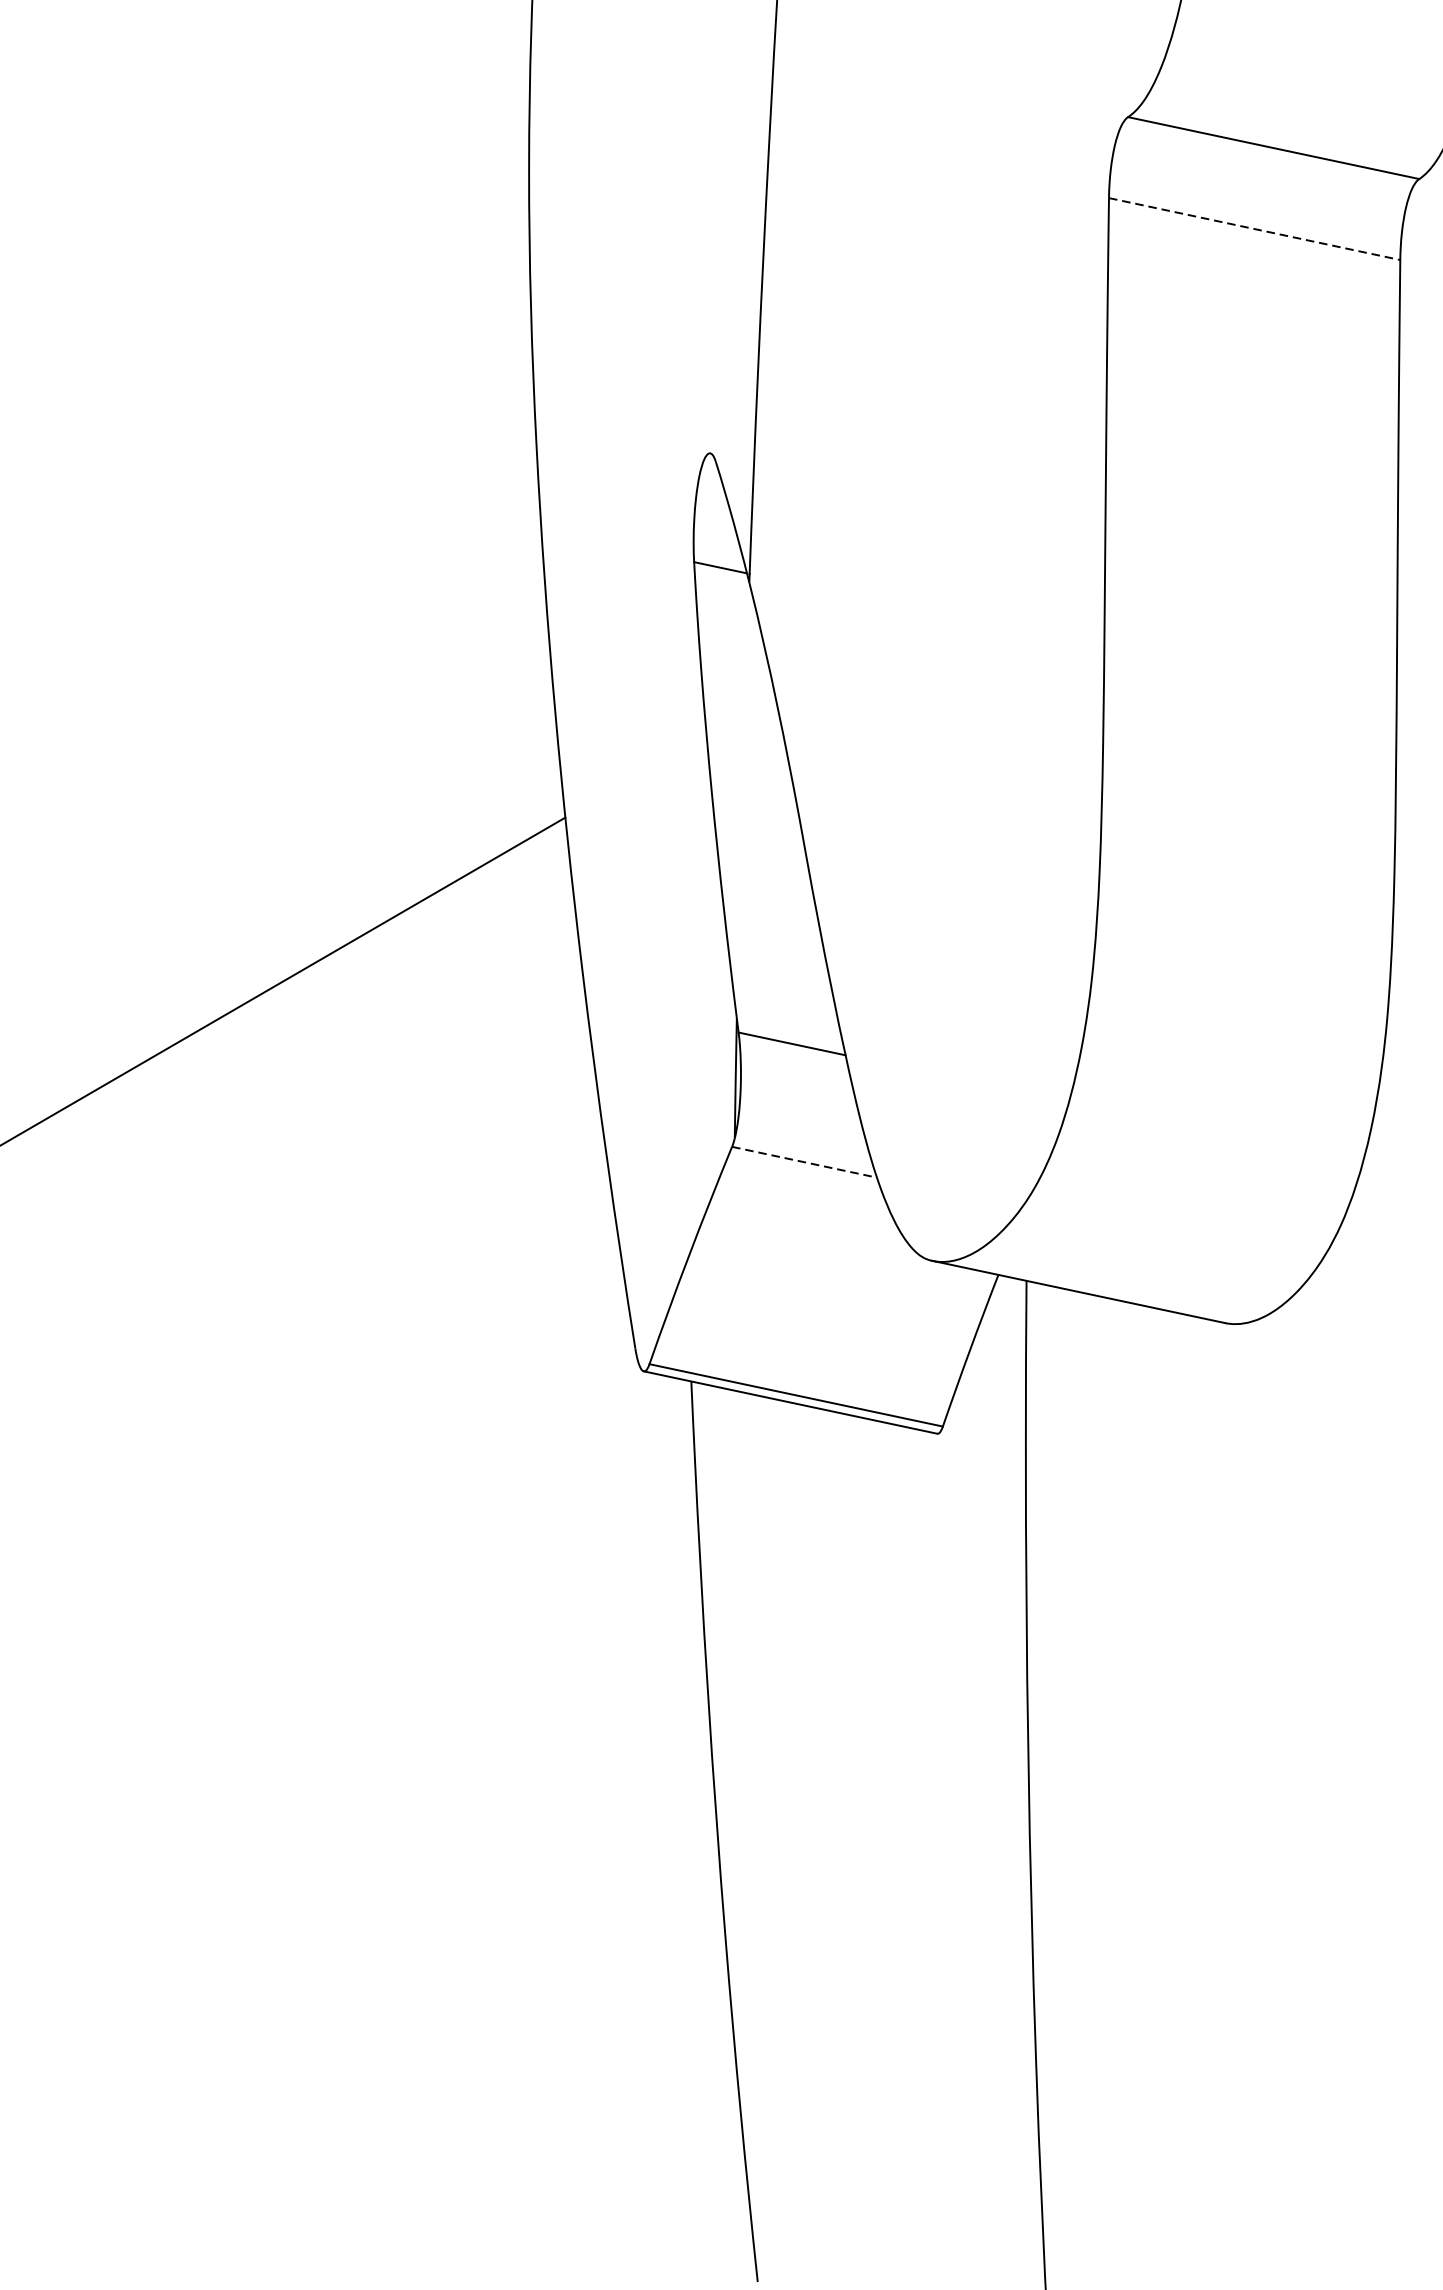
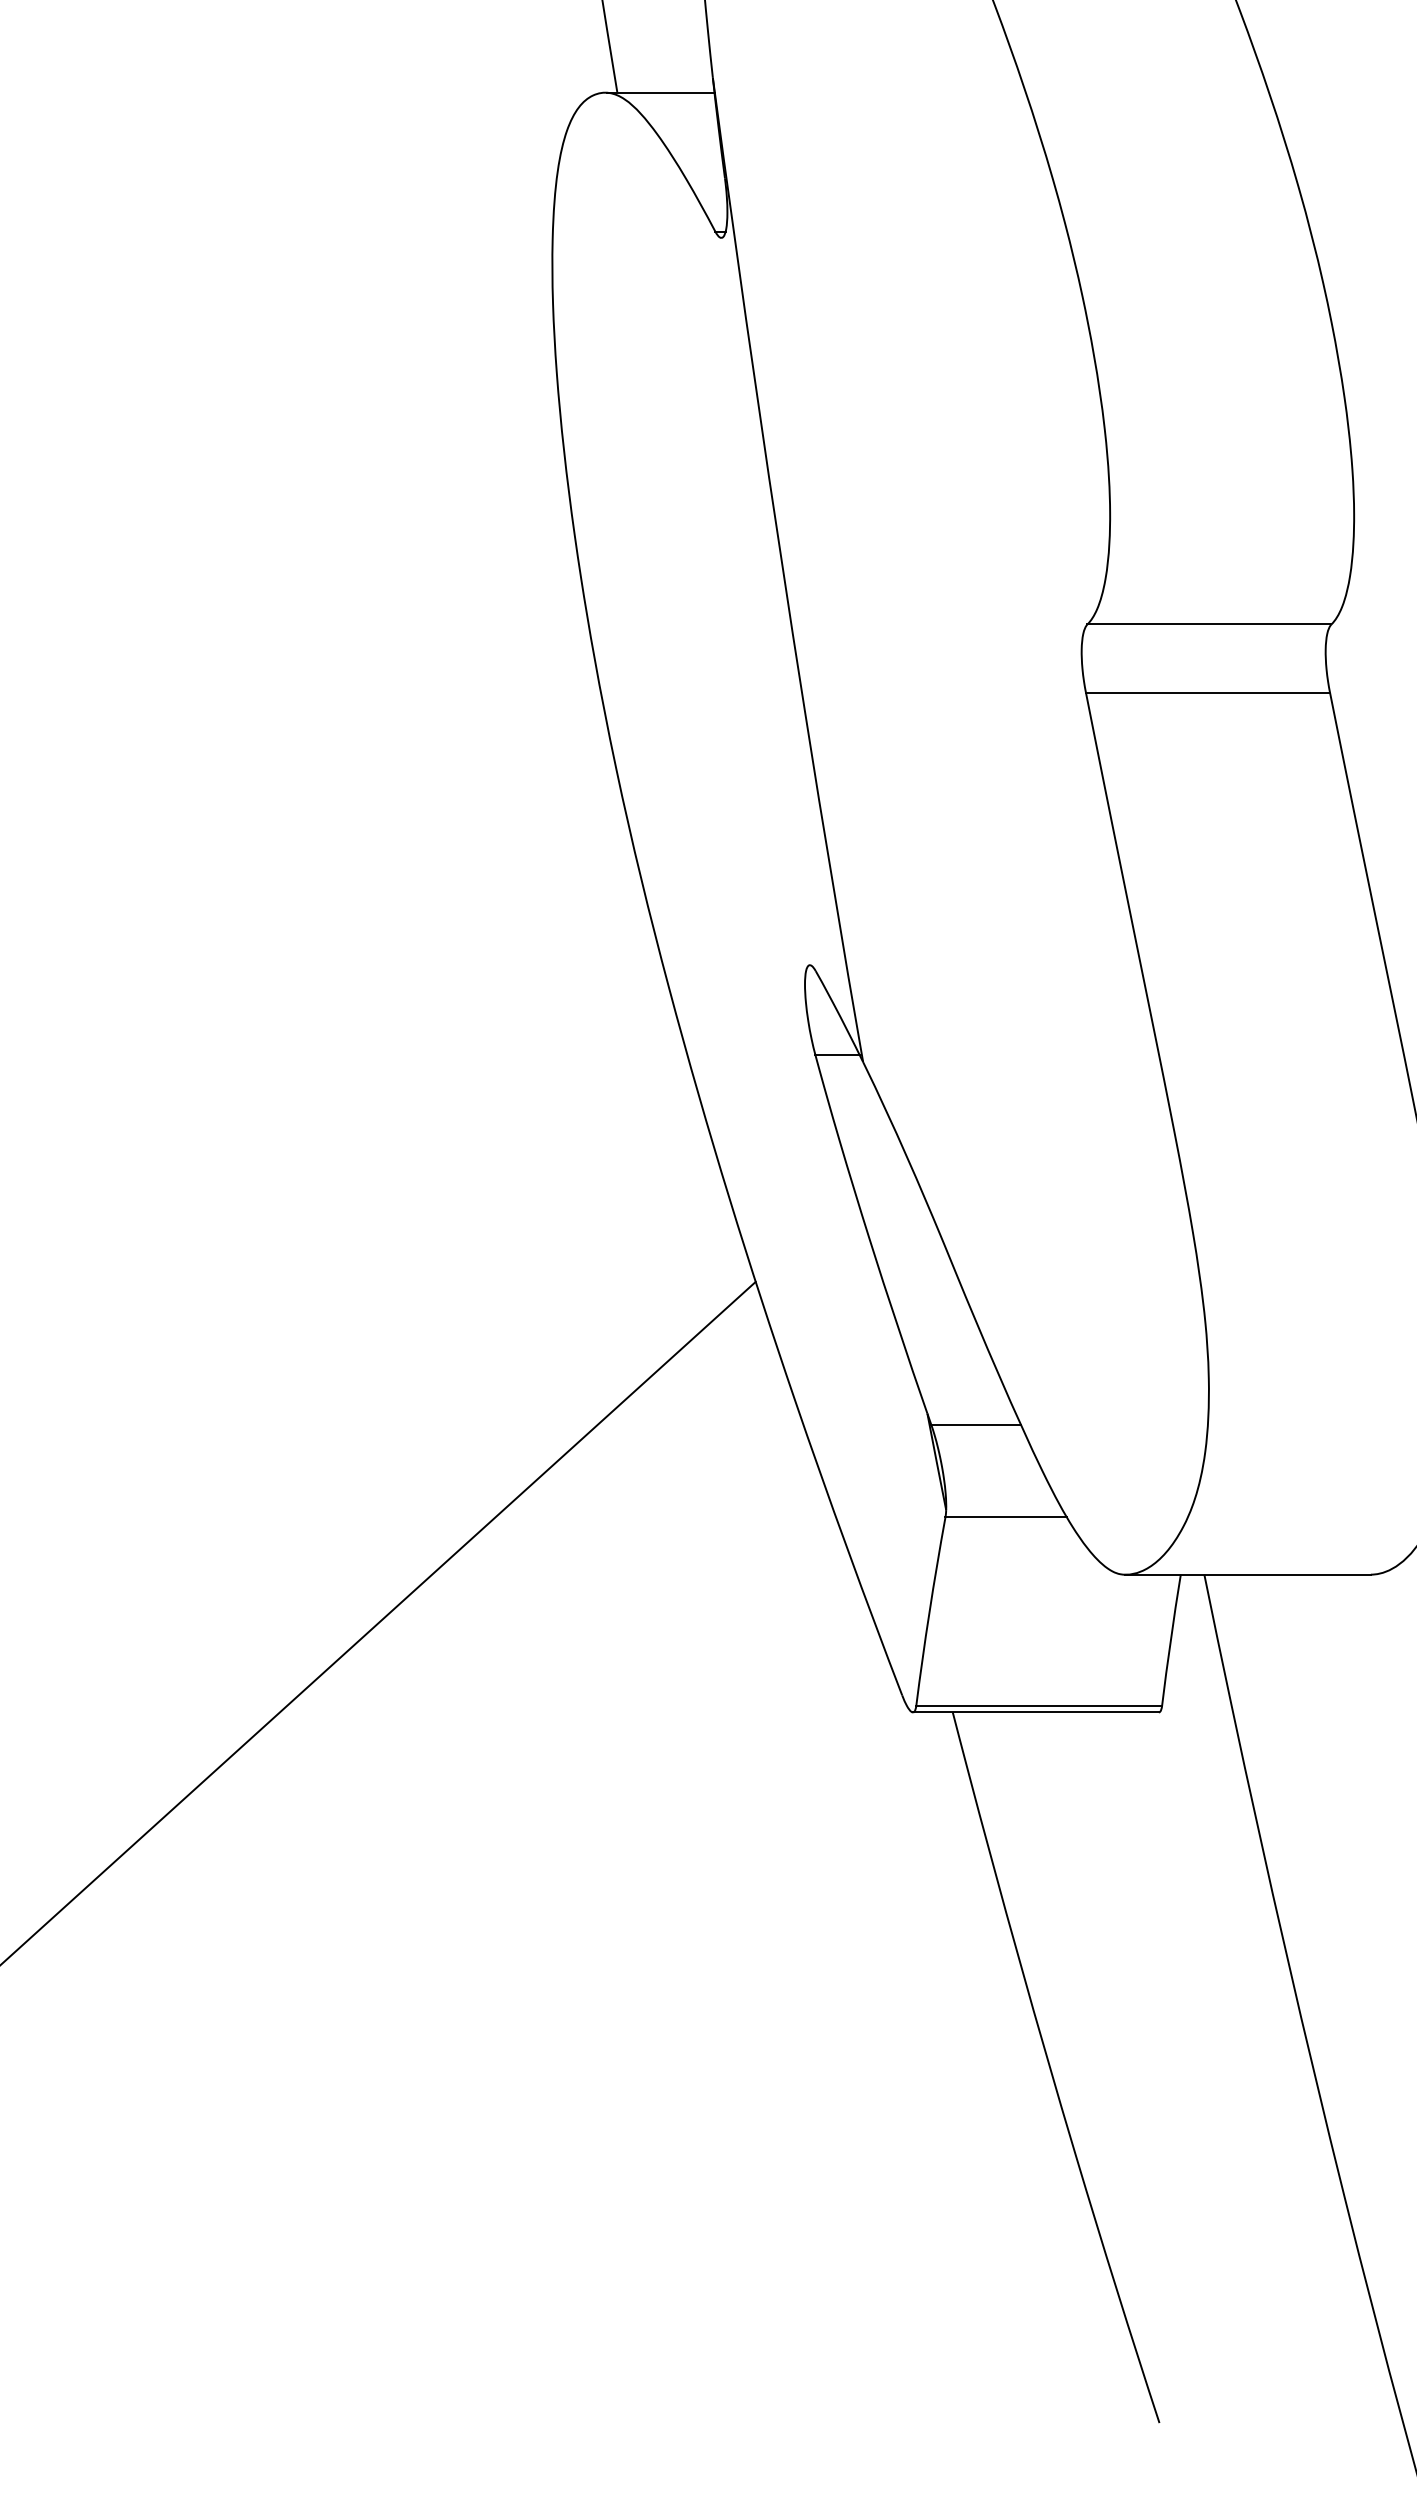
line: (1255, 229) -> (1208, 692), dashed -> solid
line: (804, 1162) -> (1006, 1517), dashed -> solid

